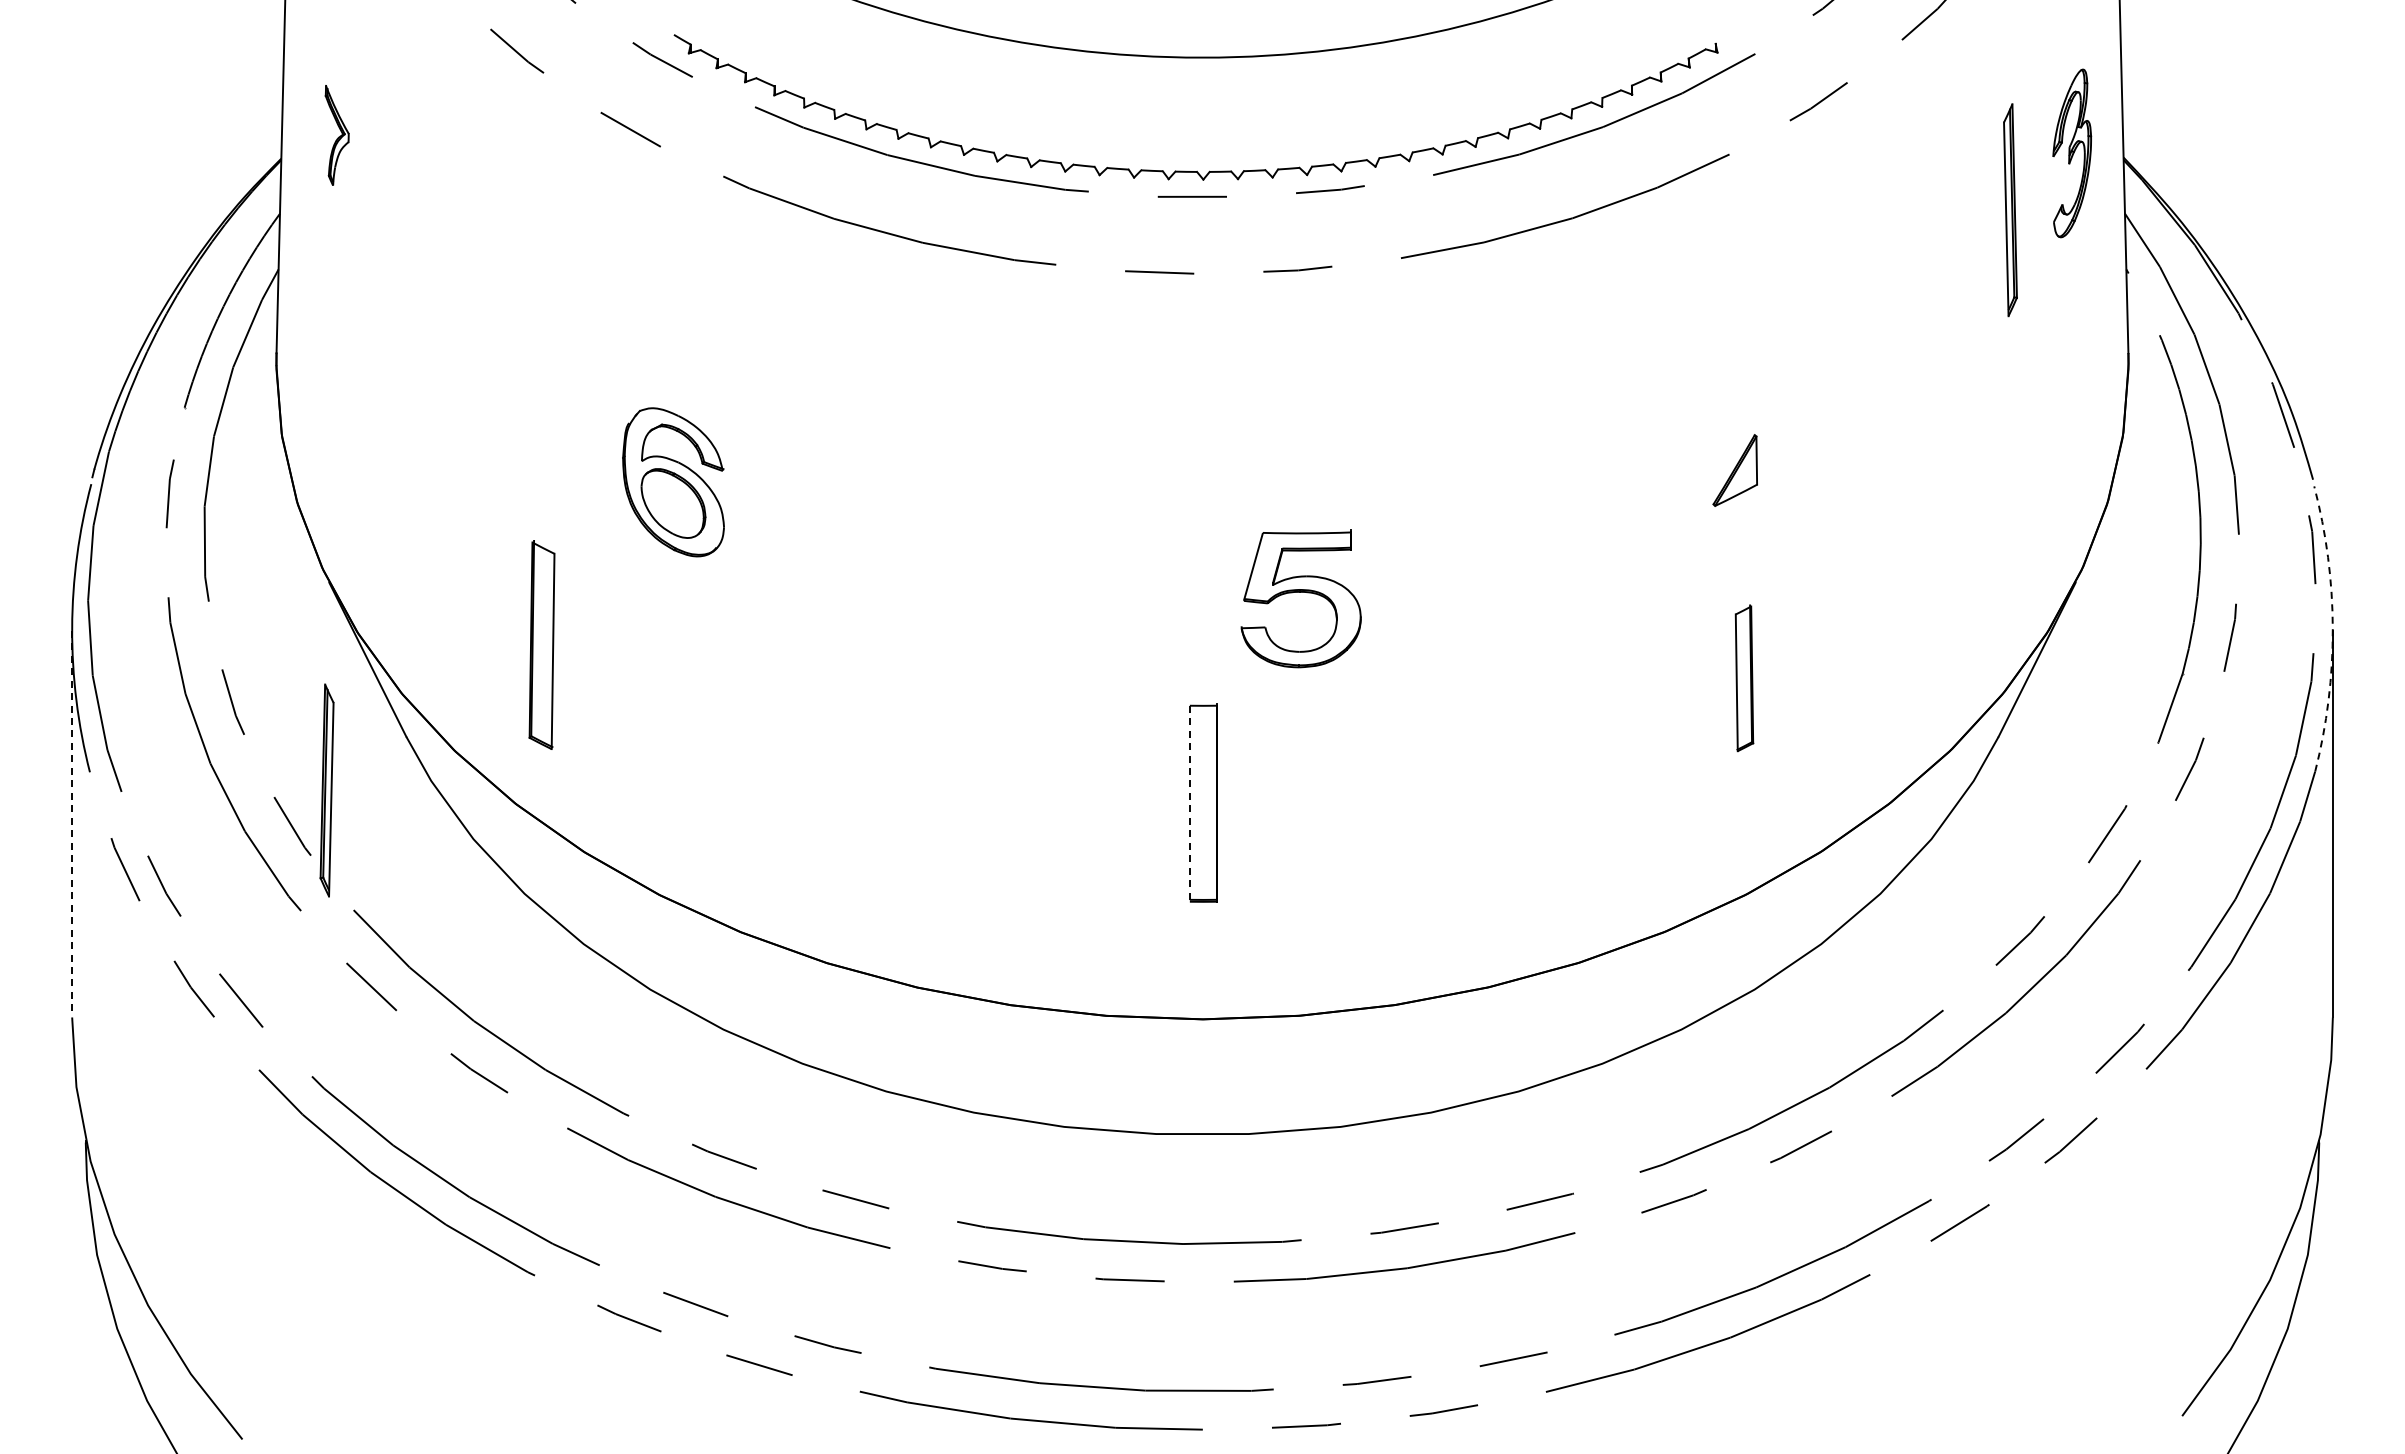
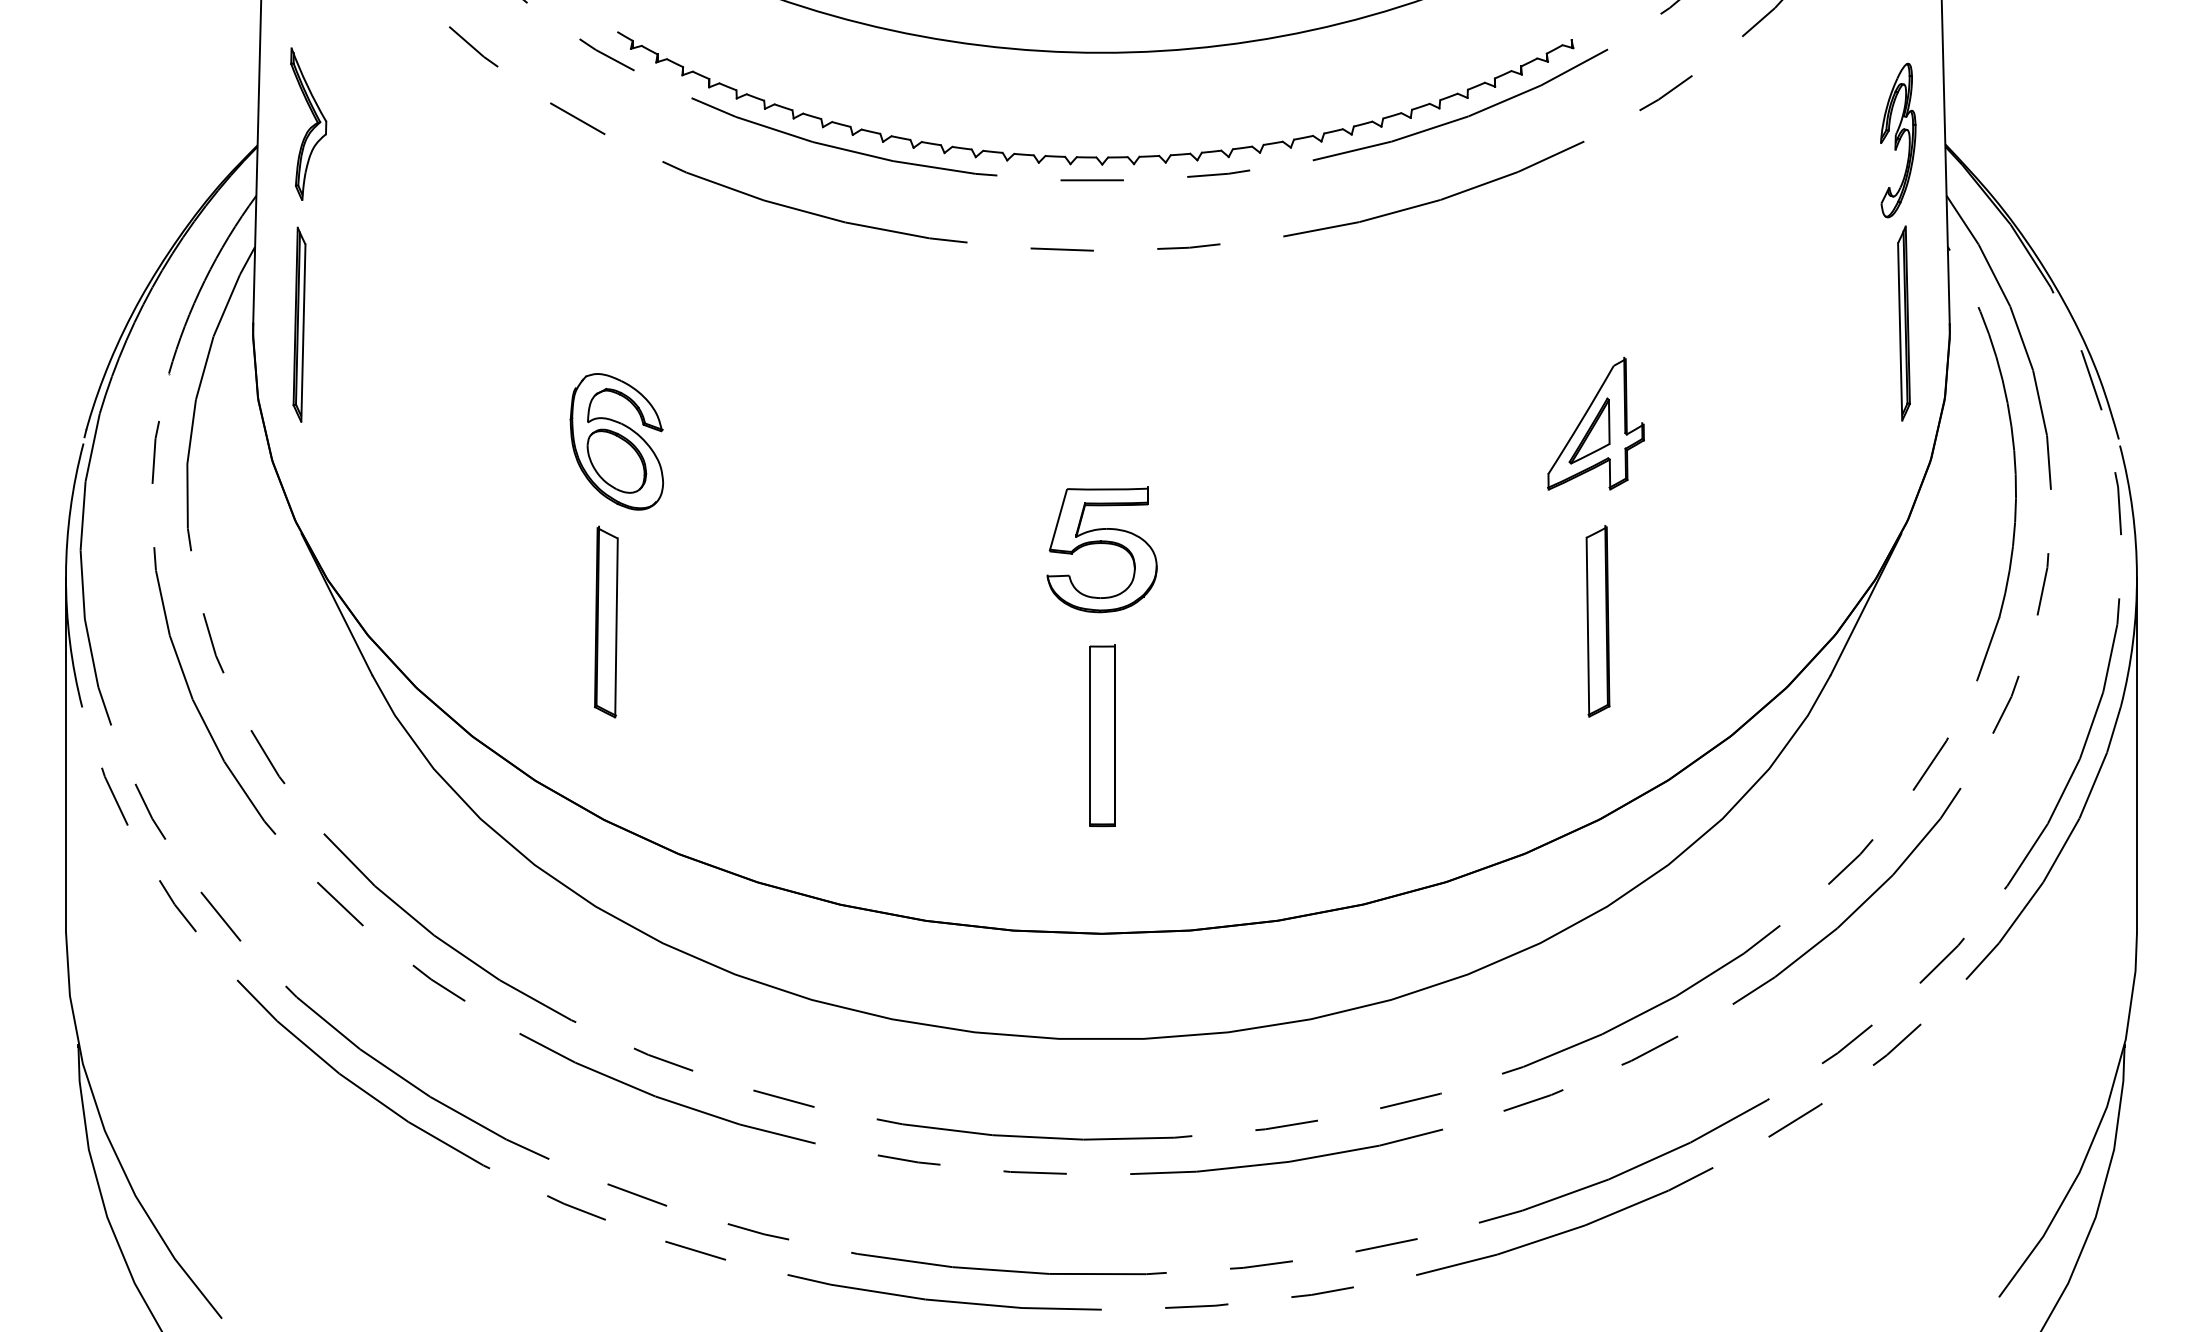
part: (337, 135) -> (309, 124), size x1.67
part: (2010, 210) -> (1904, 323), moved
part: (1741, 462) -> (1595, 423), added
part: (1300, 598) -> (1101, 549), moved
arc: (2332, 628) -> (2136, 575), dashed -> solid
part: (541, 644) -> (605, 621), moved
part: (1744, 678) -> (1598, 621), size x1.43
part: (326, 790) -> (298, 324), moved
line: (1189, 803) -> (1089, 736), dashed -> solid
line: (72, 824) -> (66, 755), dashed -> solid

